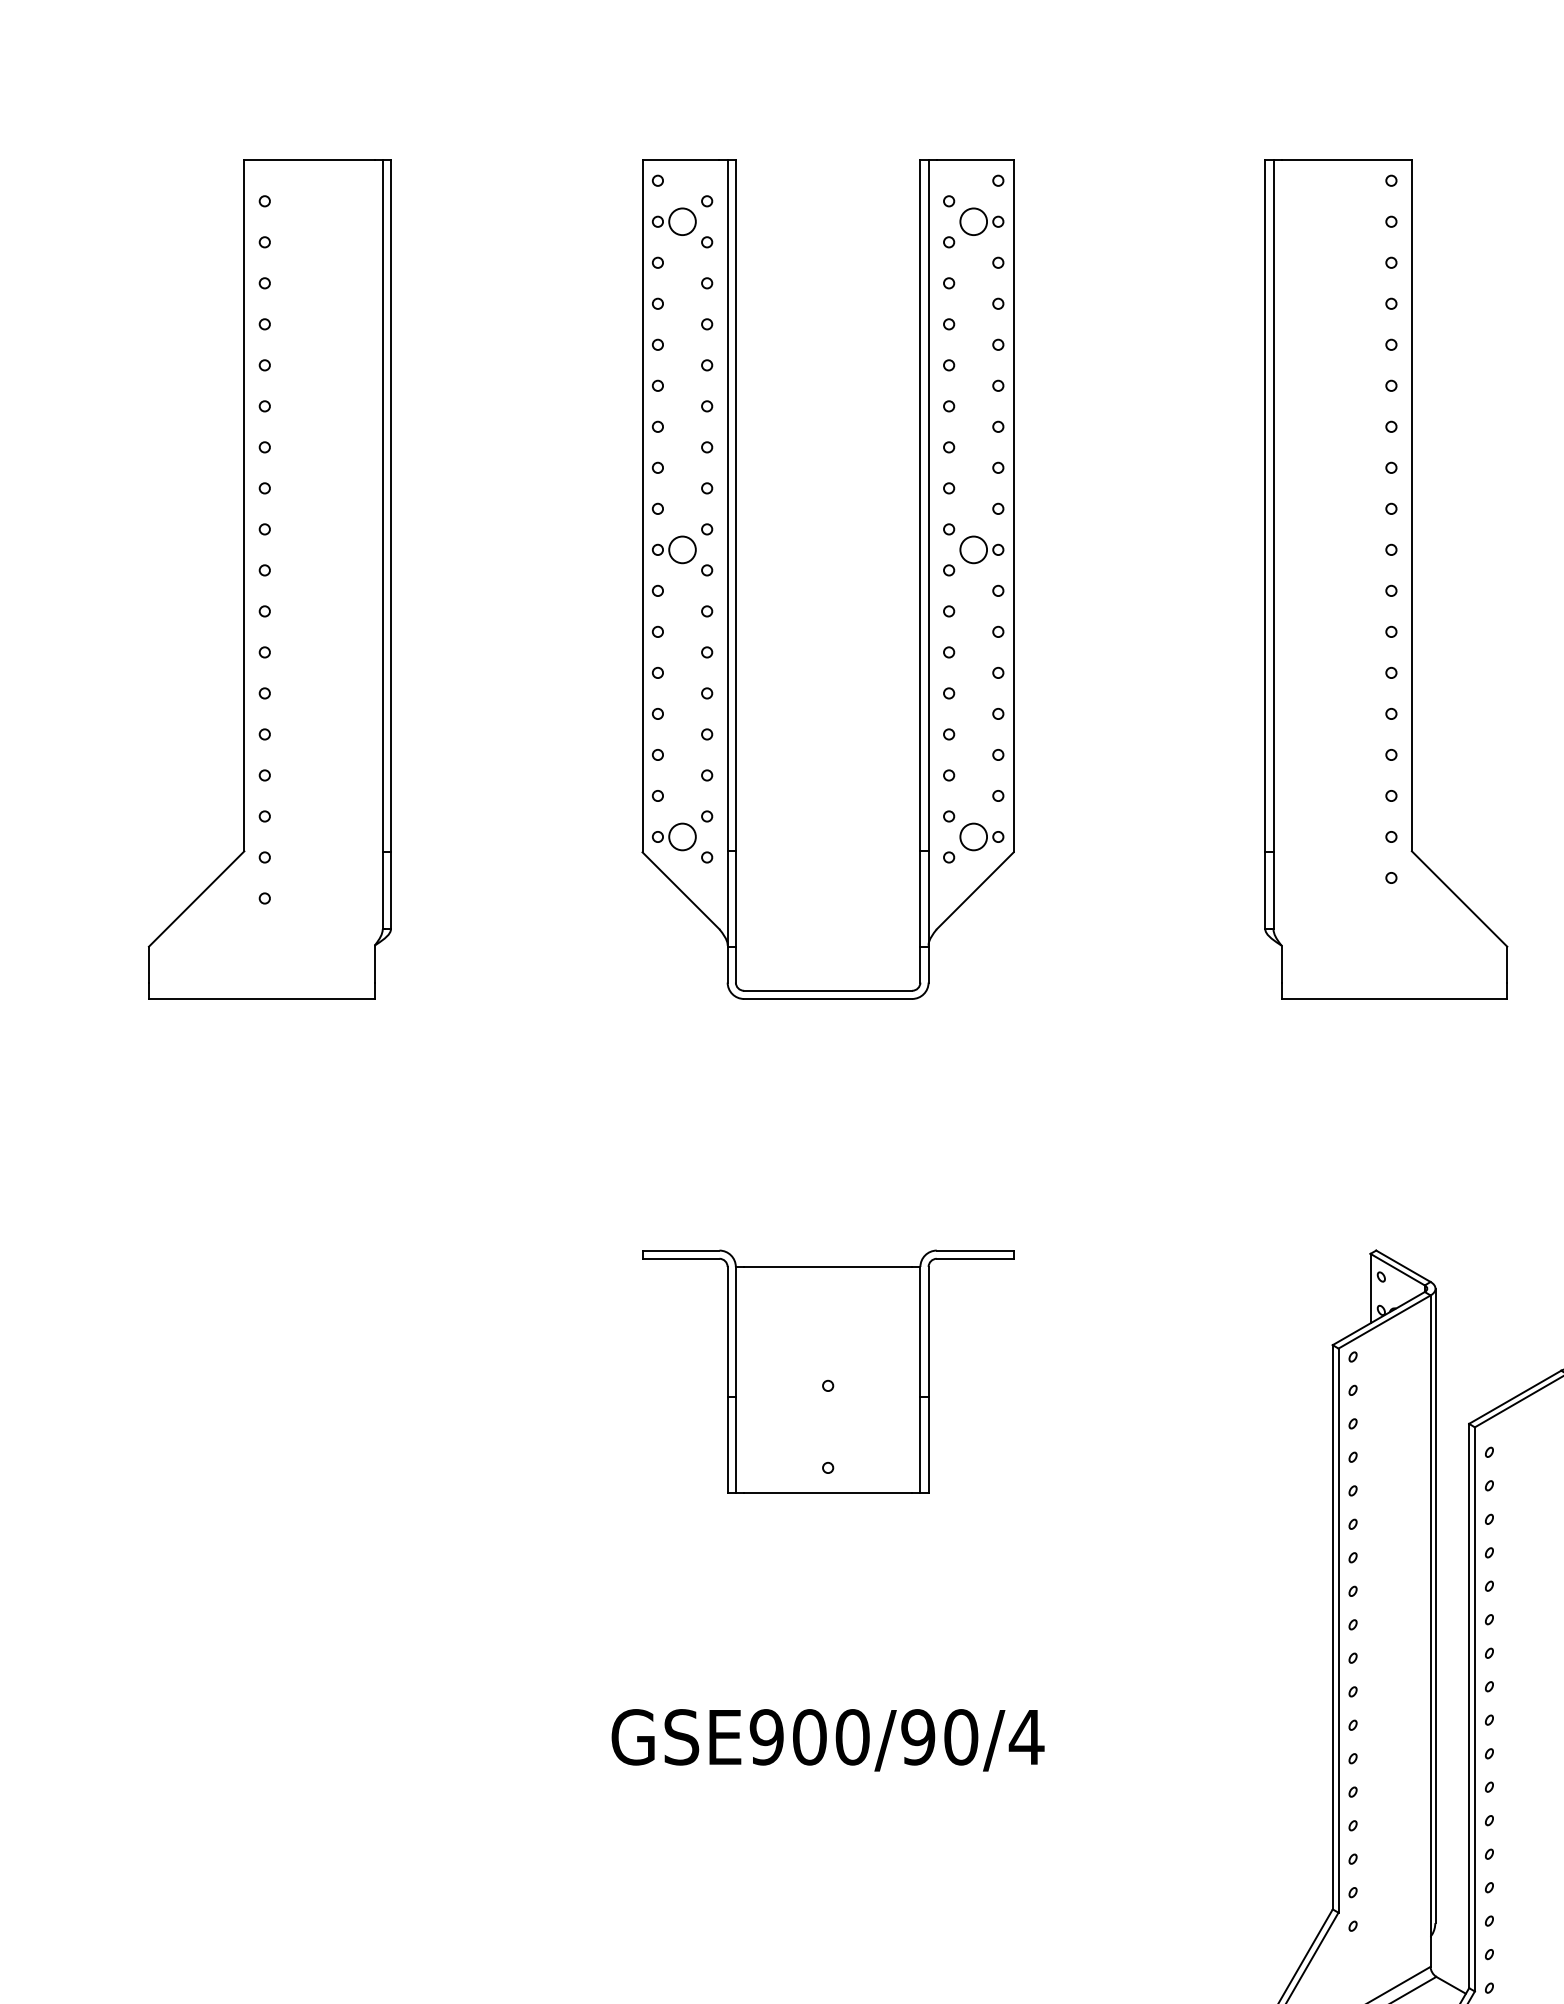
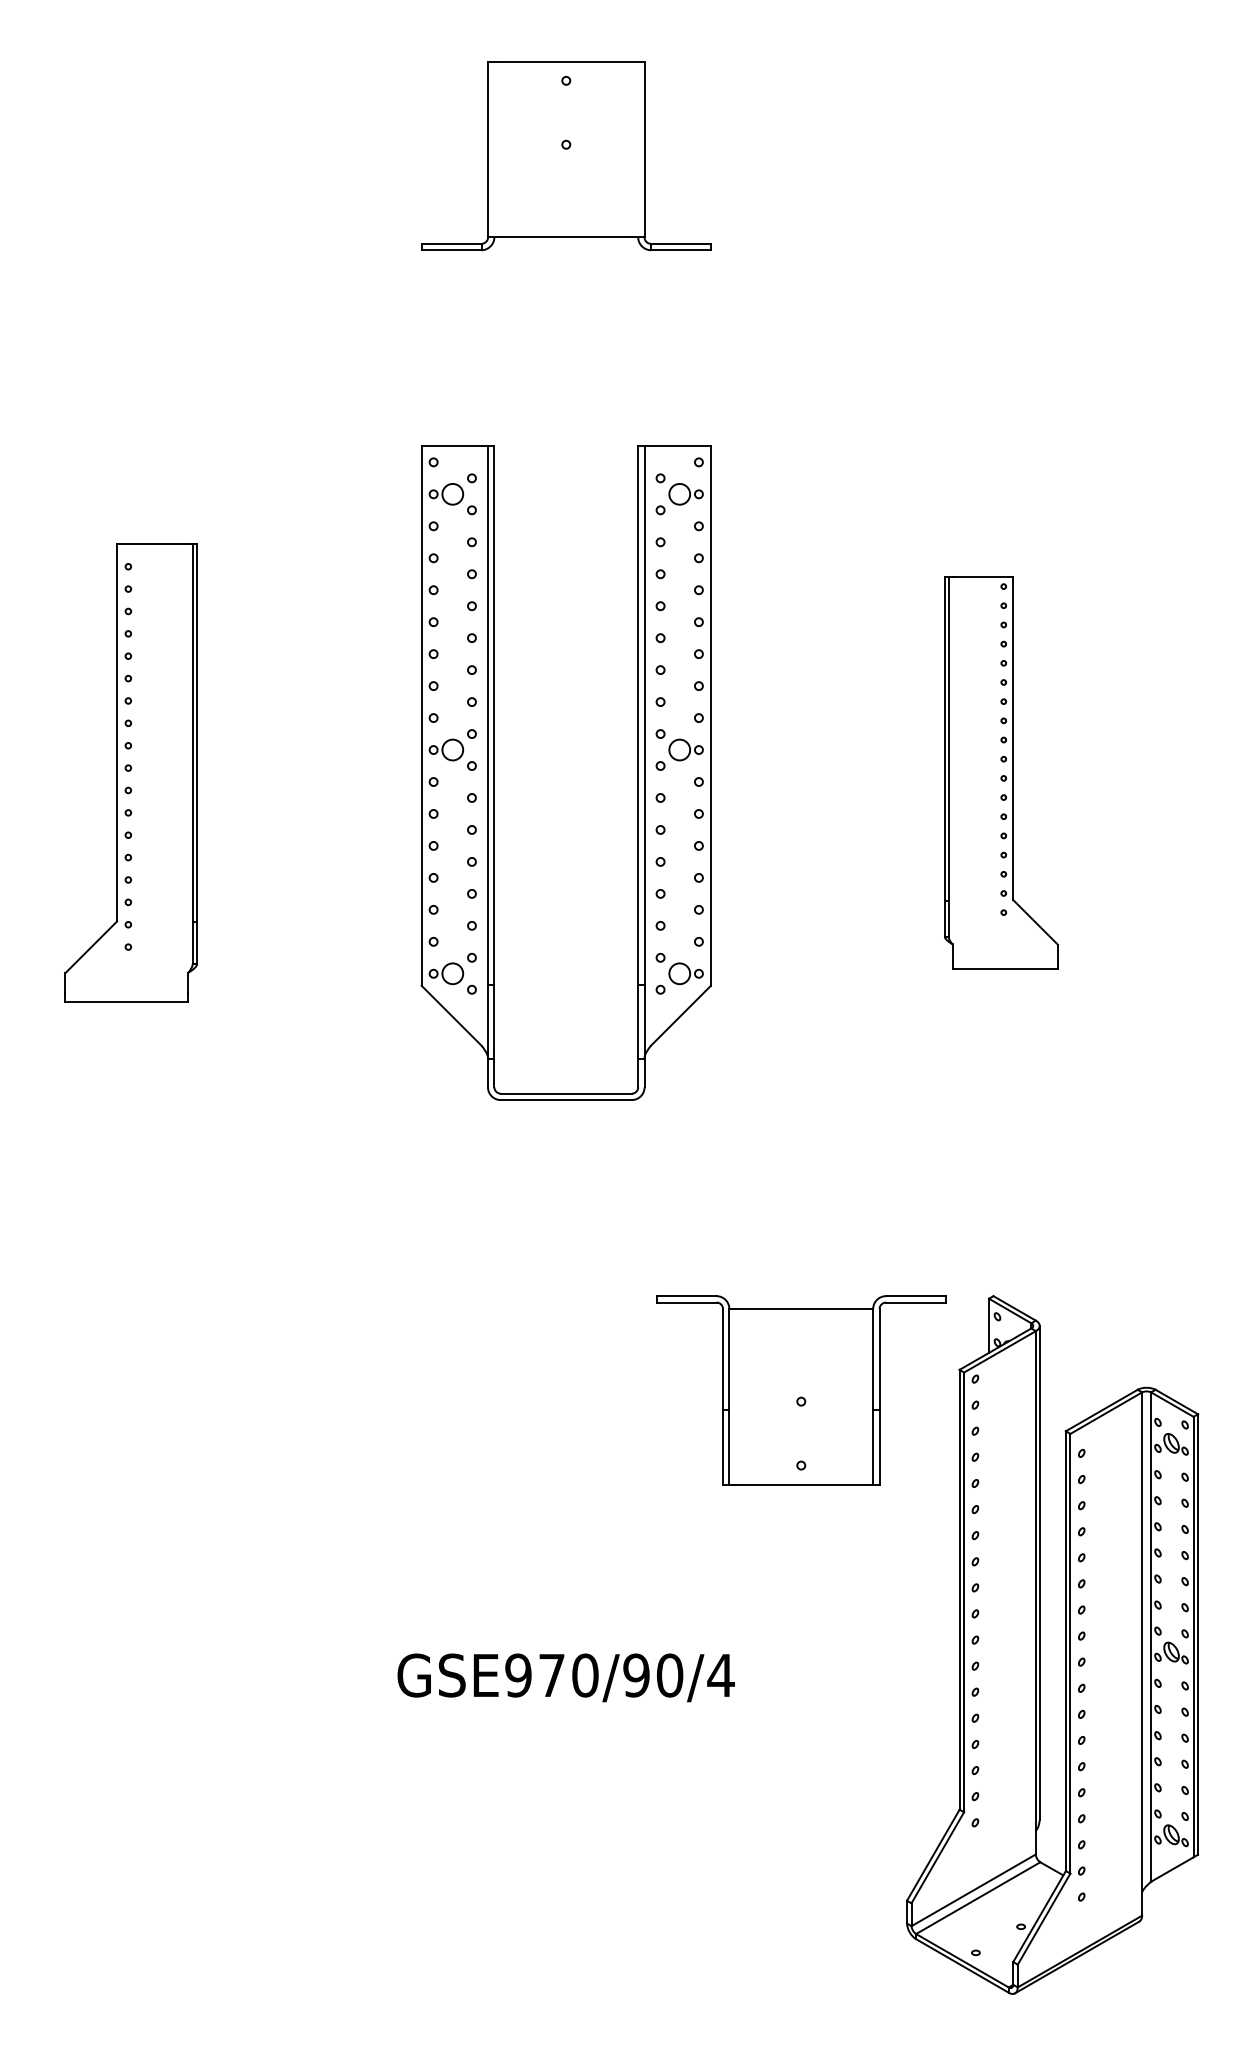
part: (269, 578) -> (130, 772), size x0.7
part: (1386, 578) -> (1001, 772), size x0.6
part: (828, 1371) -> (801, 1390), moved
text: (809, 1737) -> (551, 1675), GSE900/90/4 -> GSE970/90/4

